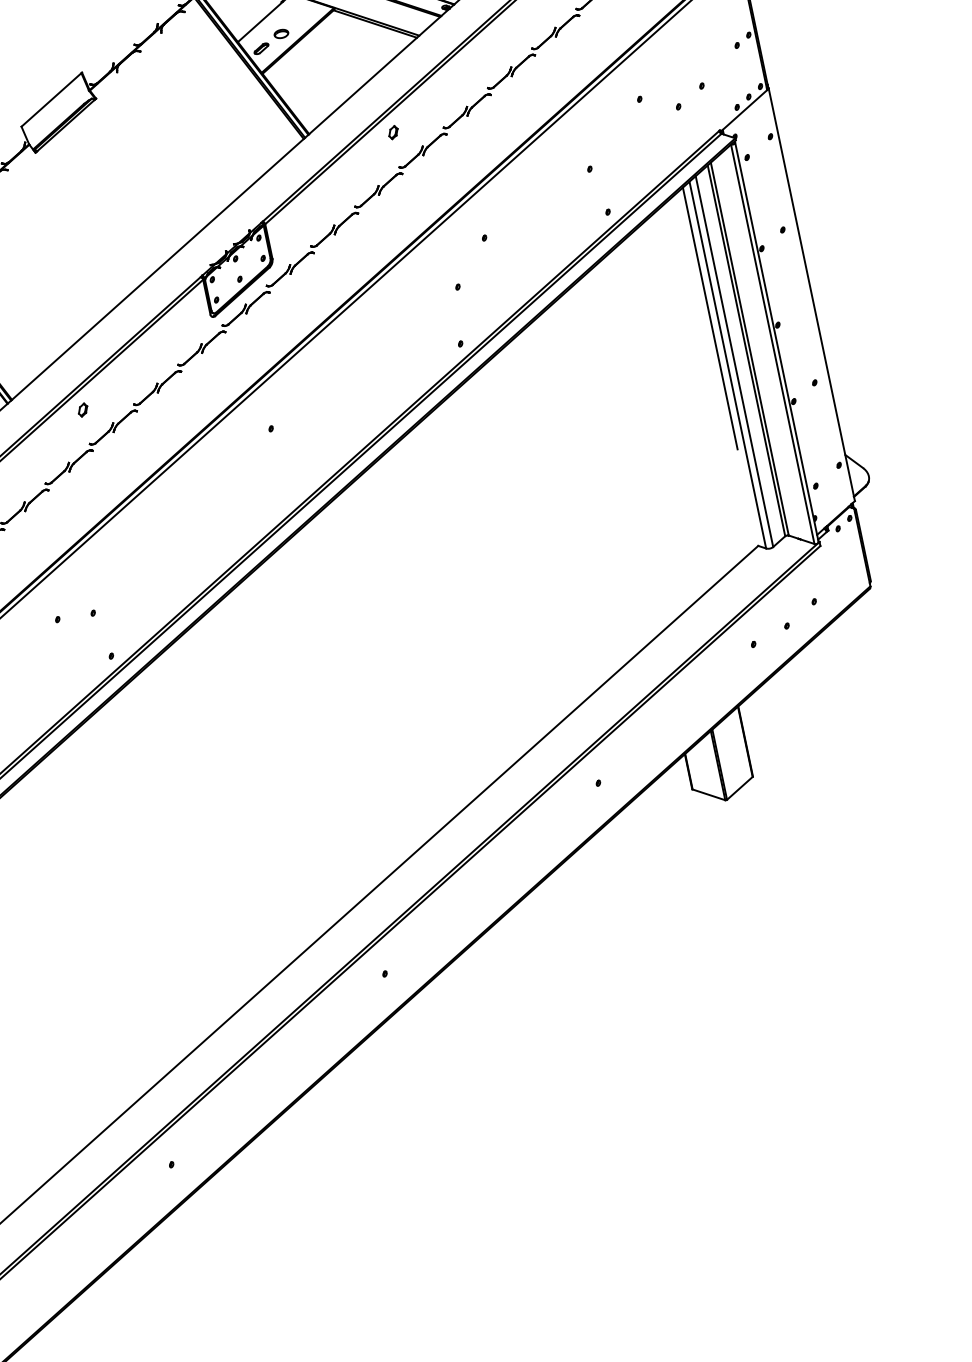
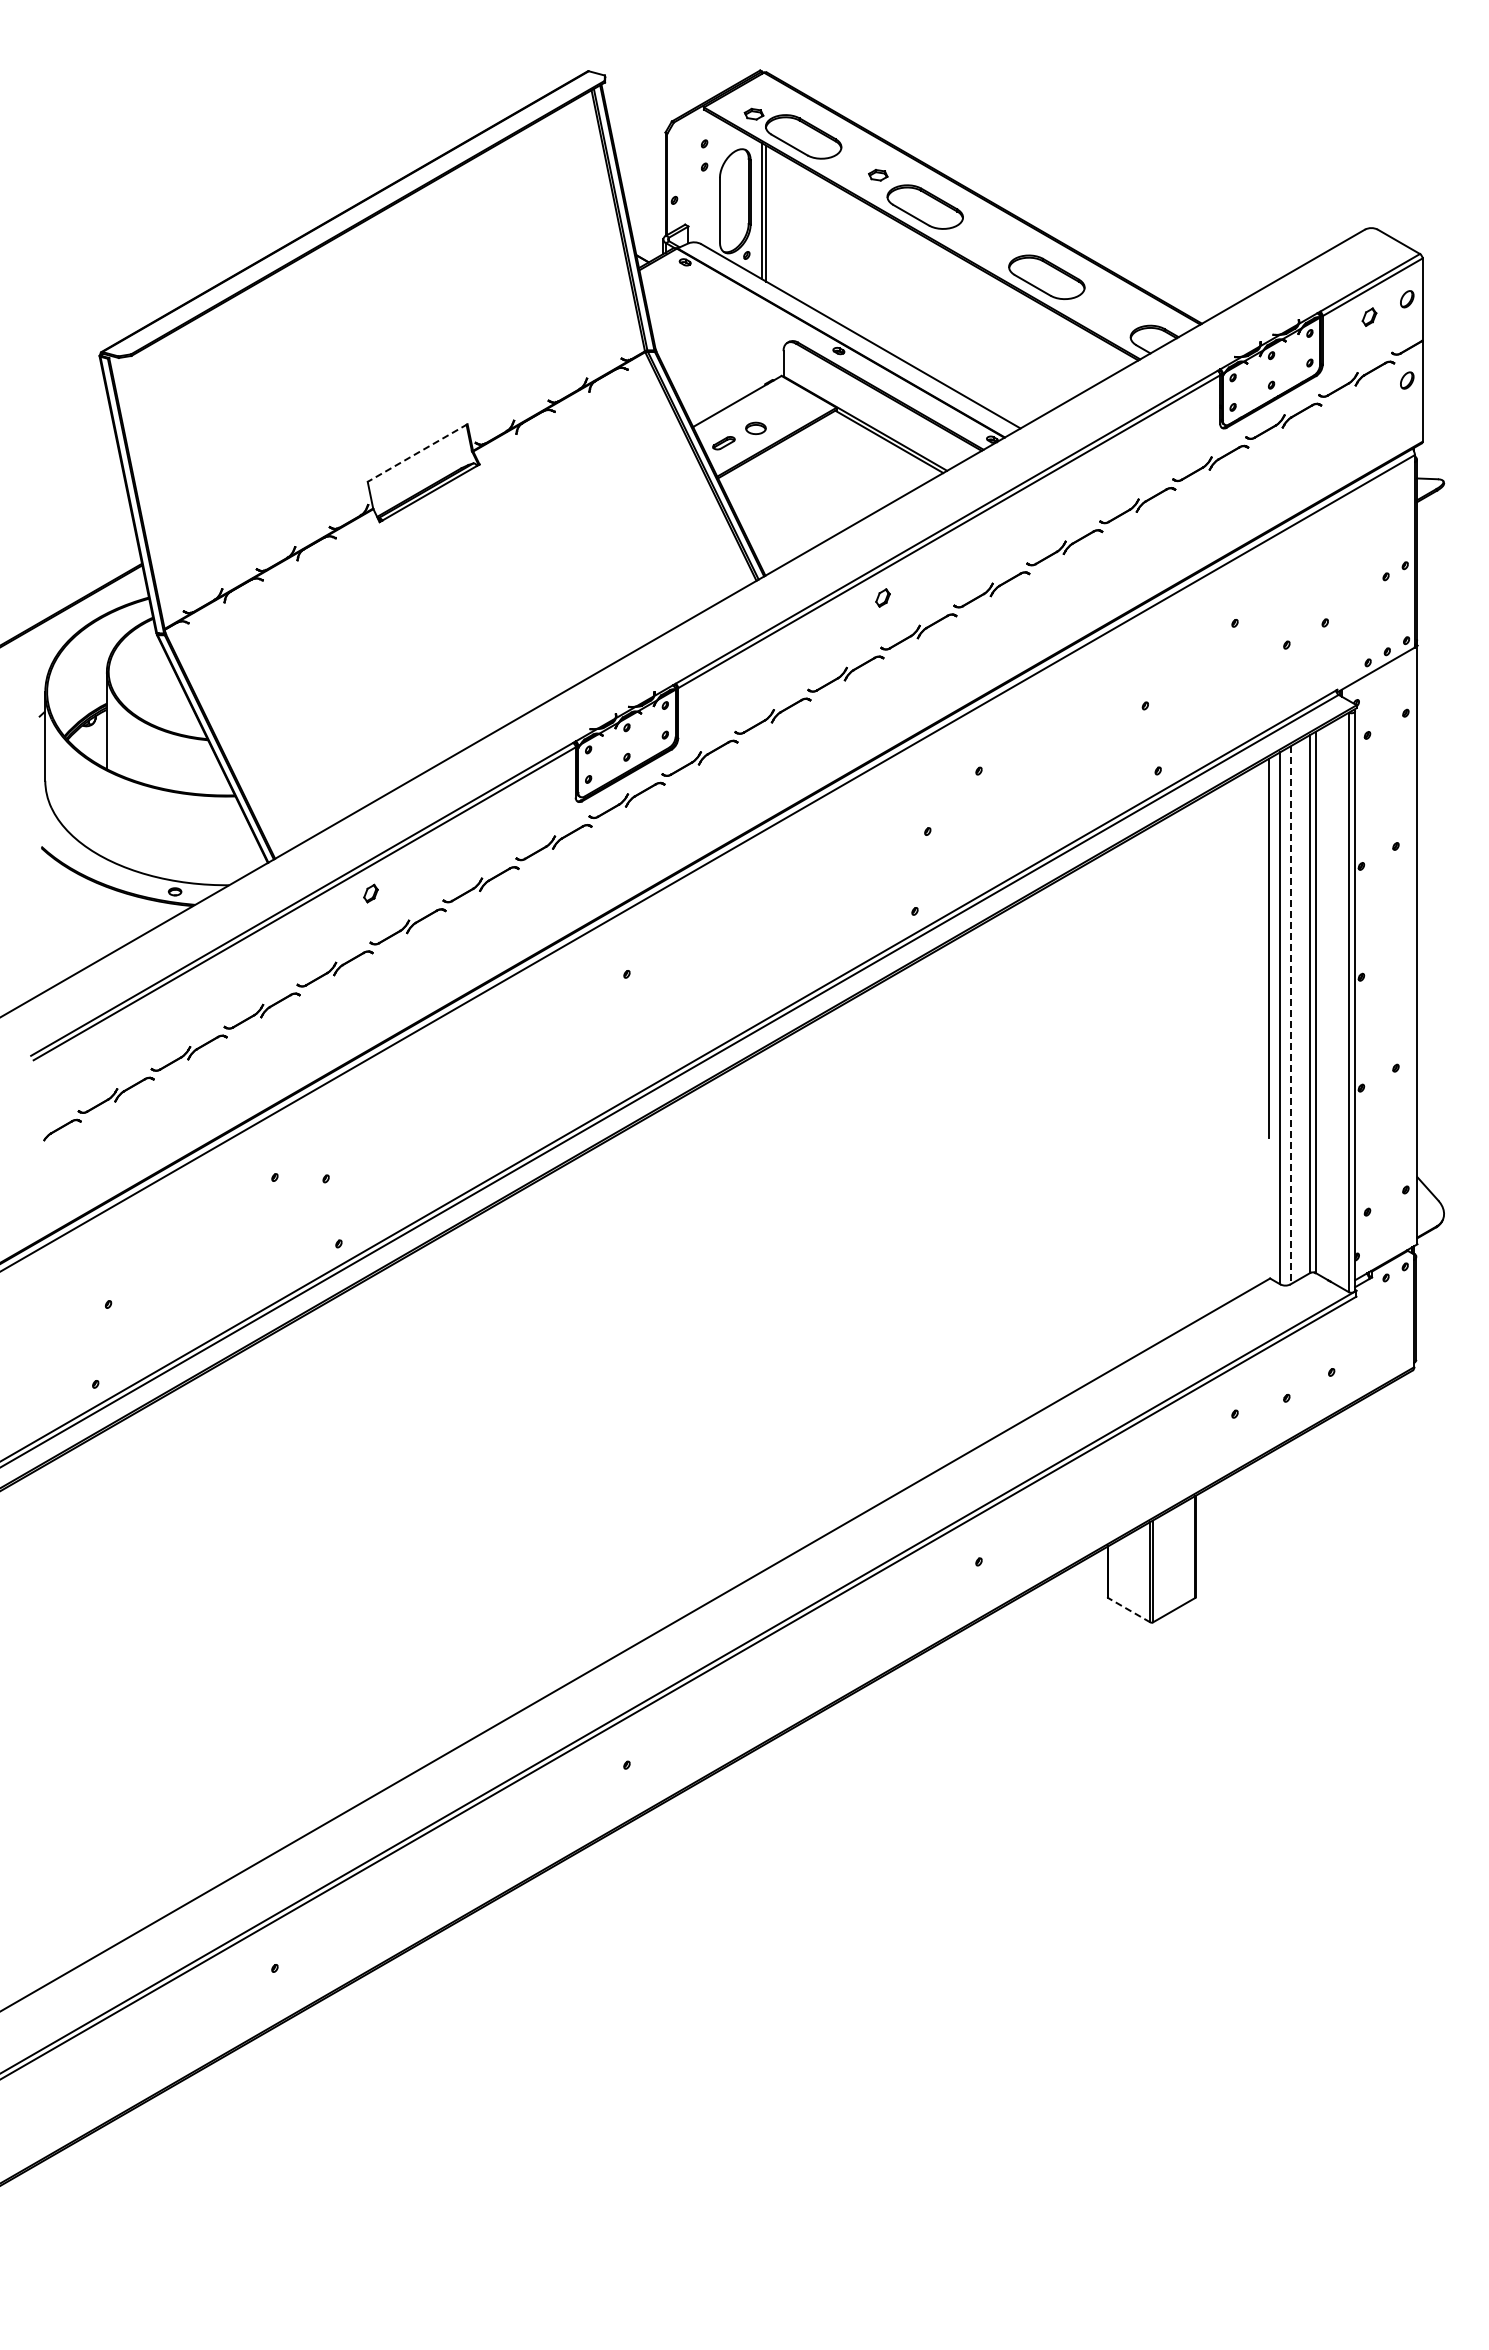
line: (51, 100) -> (417, 453), solid -> dashed
line: (734, 361) -> (1290, 1015), solid -> dashed
line: (708, 794) -> (1128, 1609), solid -> dashed

